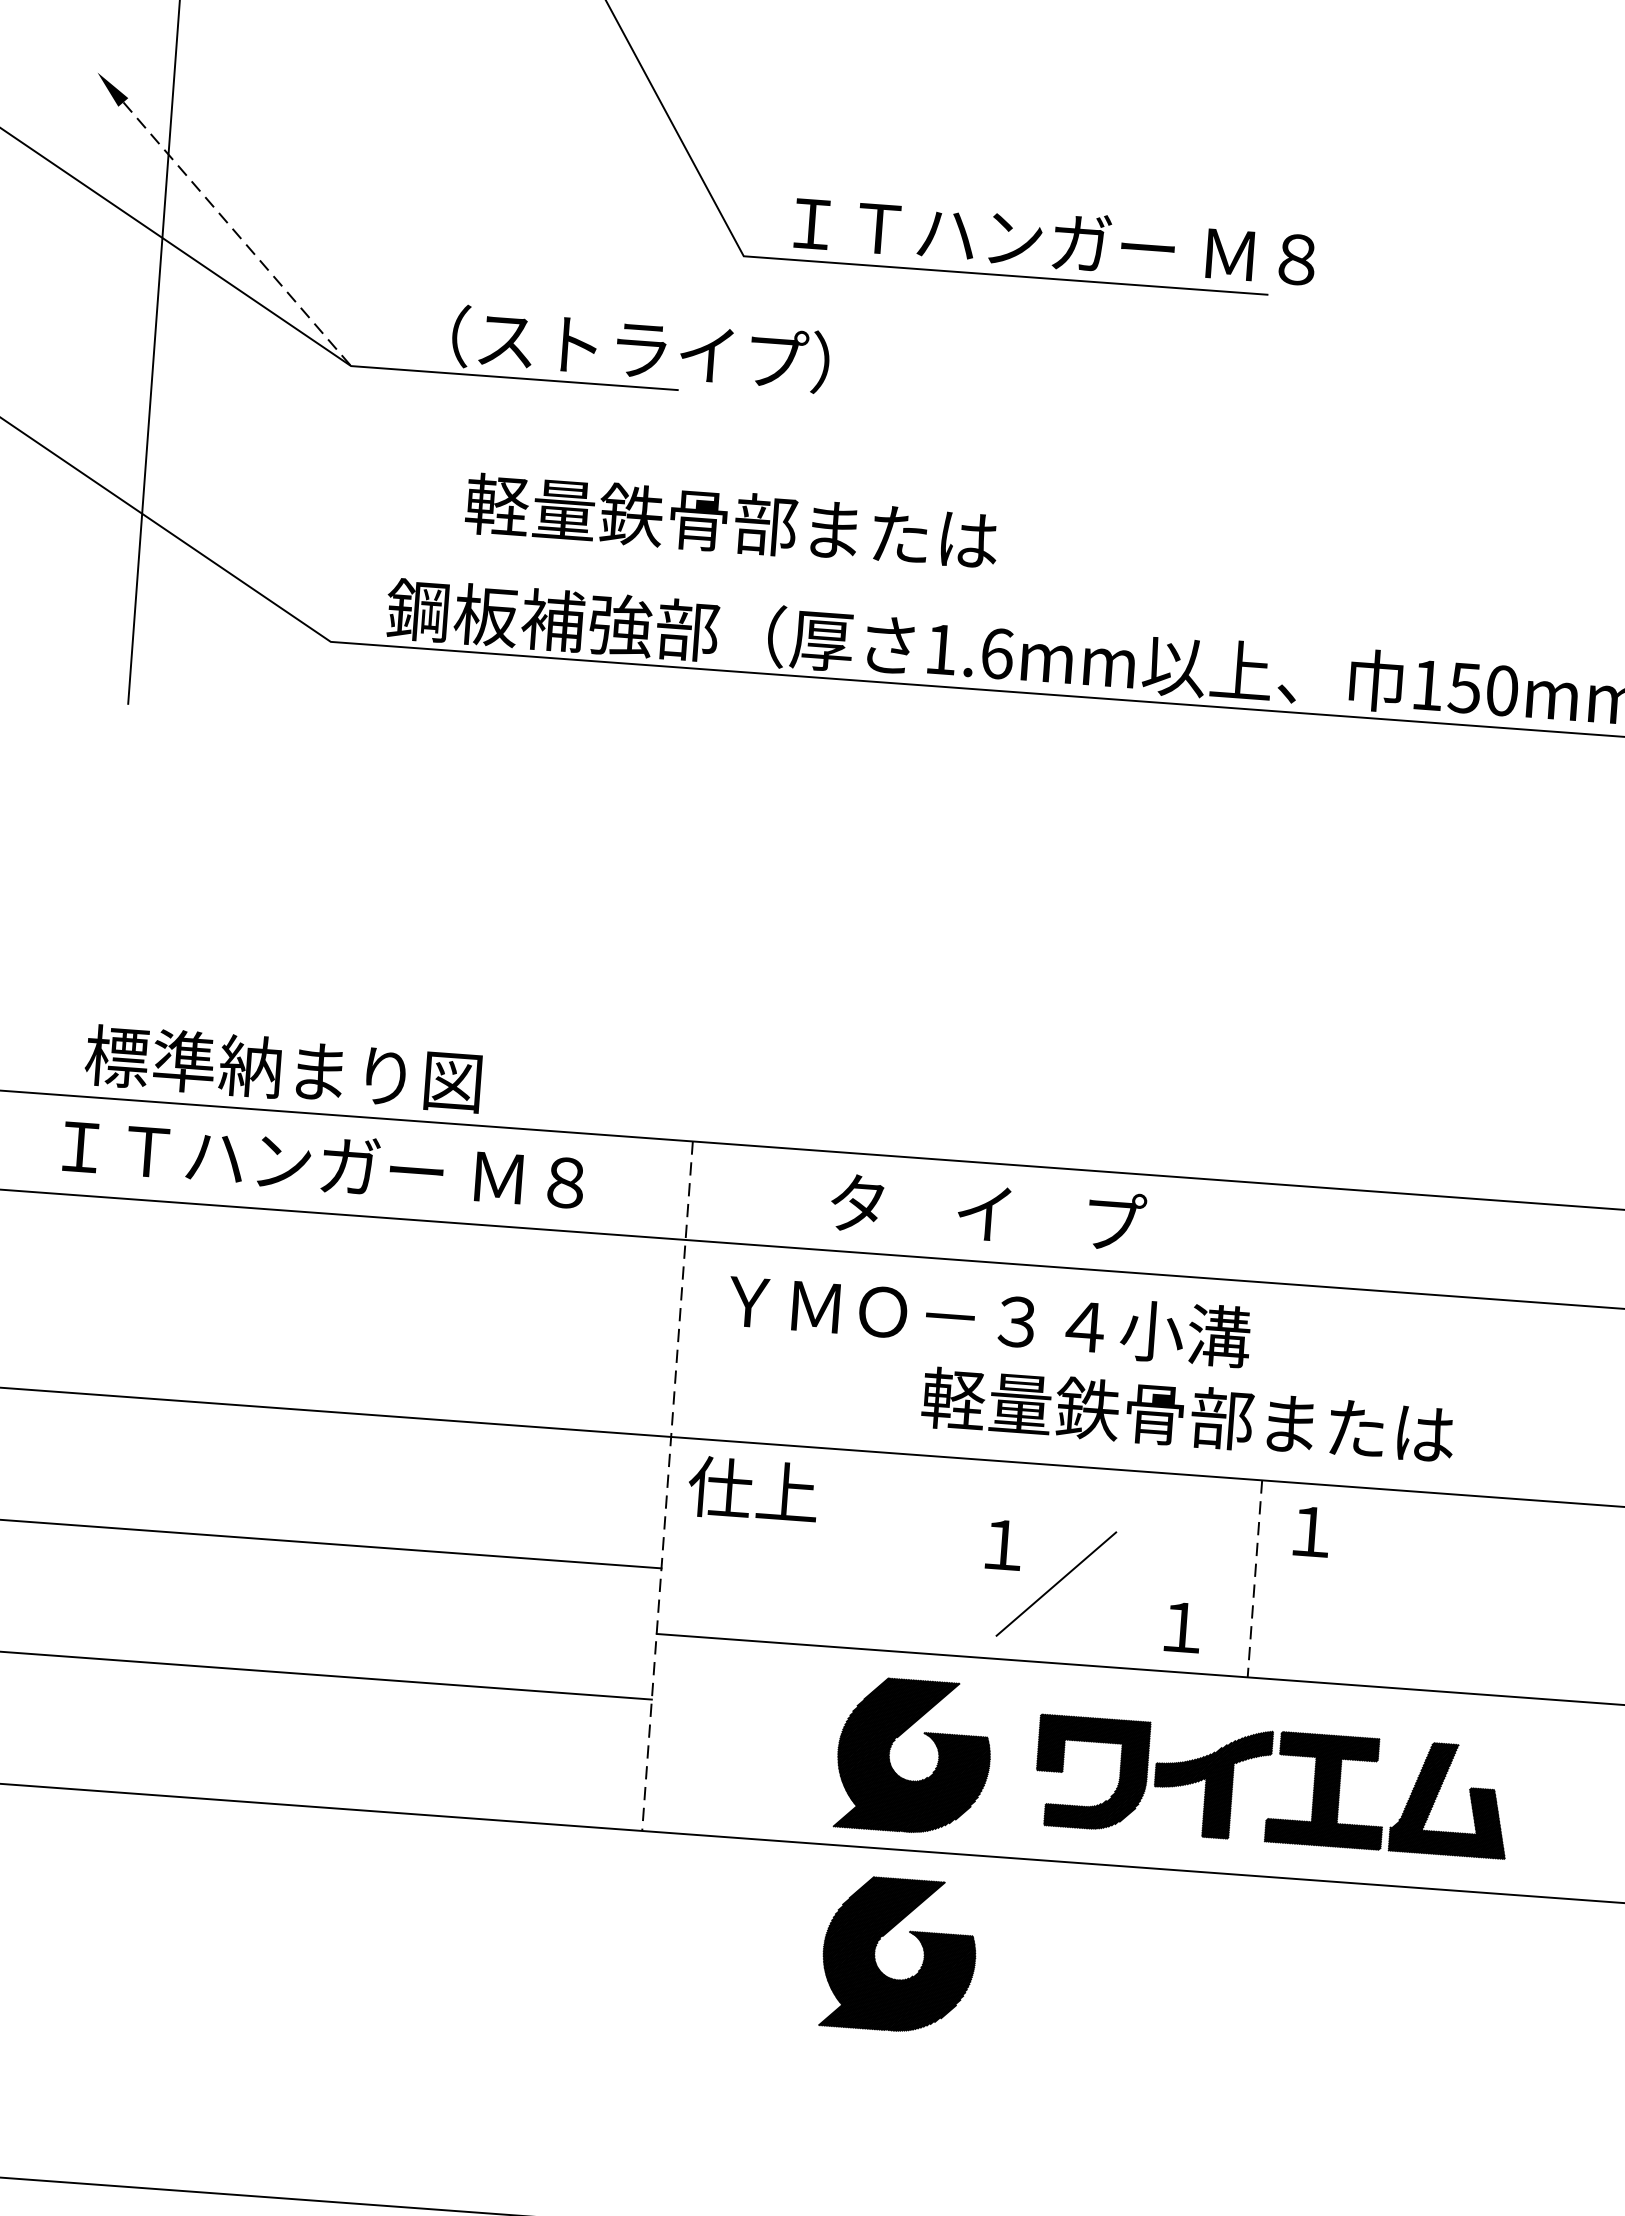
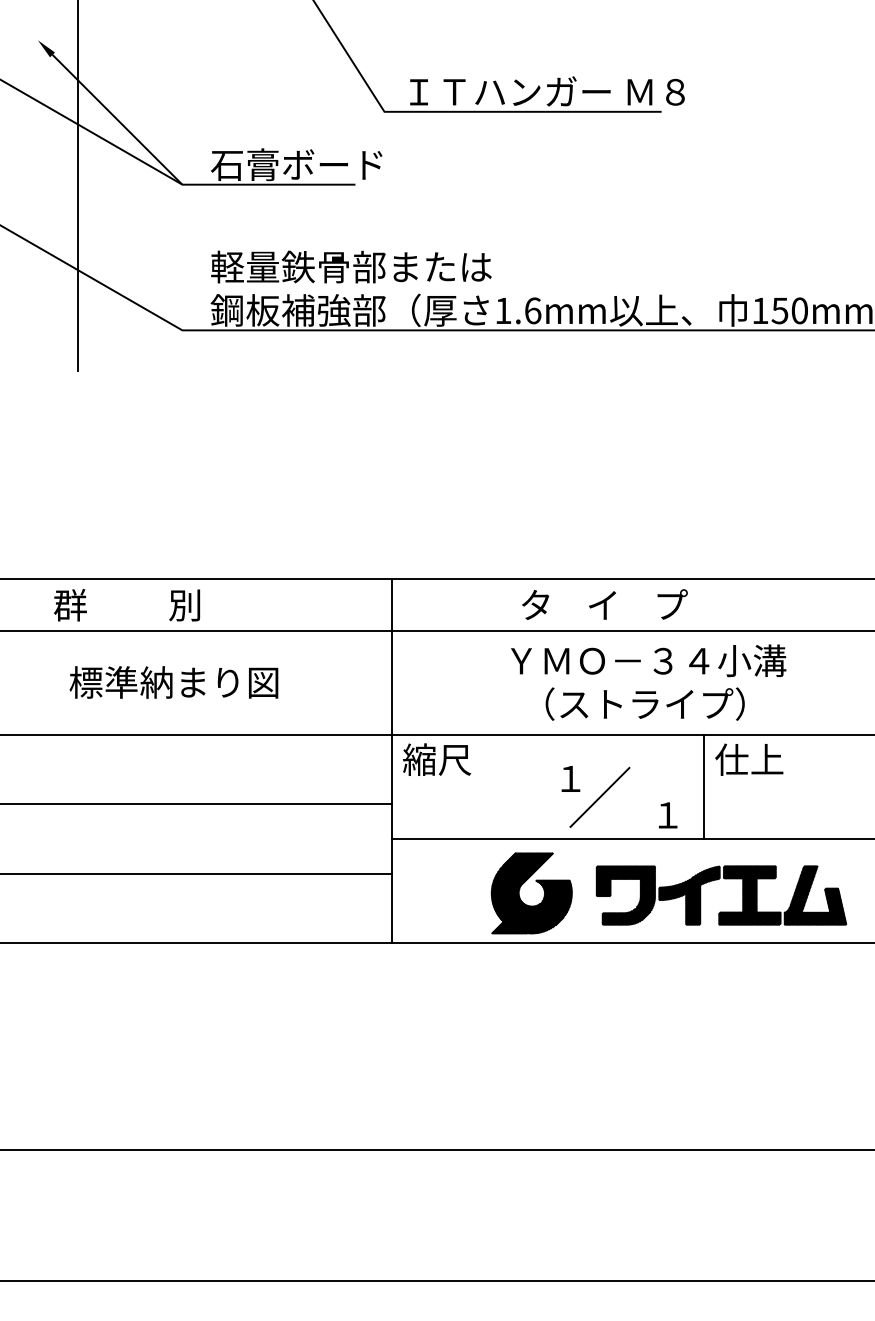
line: (237, 233) -> (117, 119), dashed -> solid
text: (619, 347) -> (322, 164), （ストライプ） -> 石膏ボード
text: (731, 521) -> (351, 266), moved
text: (282, 1068) -> (173, 682), moved
text: (317, 1164) -> (195, 605), ＩＴハンガー Ｍ８ -> 群          別
text: (987, 1211) -> (604, 604), moved
text: (989, 1318) -> (648, 660), moved
text: (1187, 1414) -> (662, 703), 軽量鉄骨部または -> （ストライプ）
line: (666, 1487) -> (391, 761), dashed -> solid
text: (754, 1489) -> (437, 759), 仕上 -> 縮尺
text: (1344, 1533) -> (749, 759), １ -> 仕上
line: (1255, 1579) -> (704, 787), dashed -> solid
part: (879, 1965) -> (521, 1004), removed

